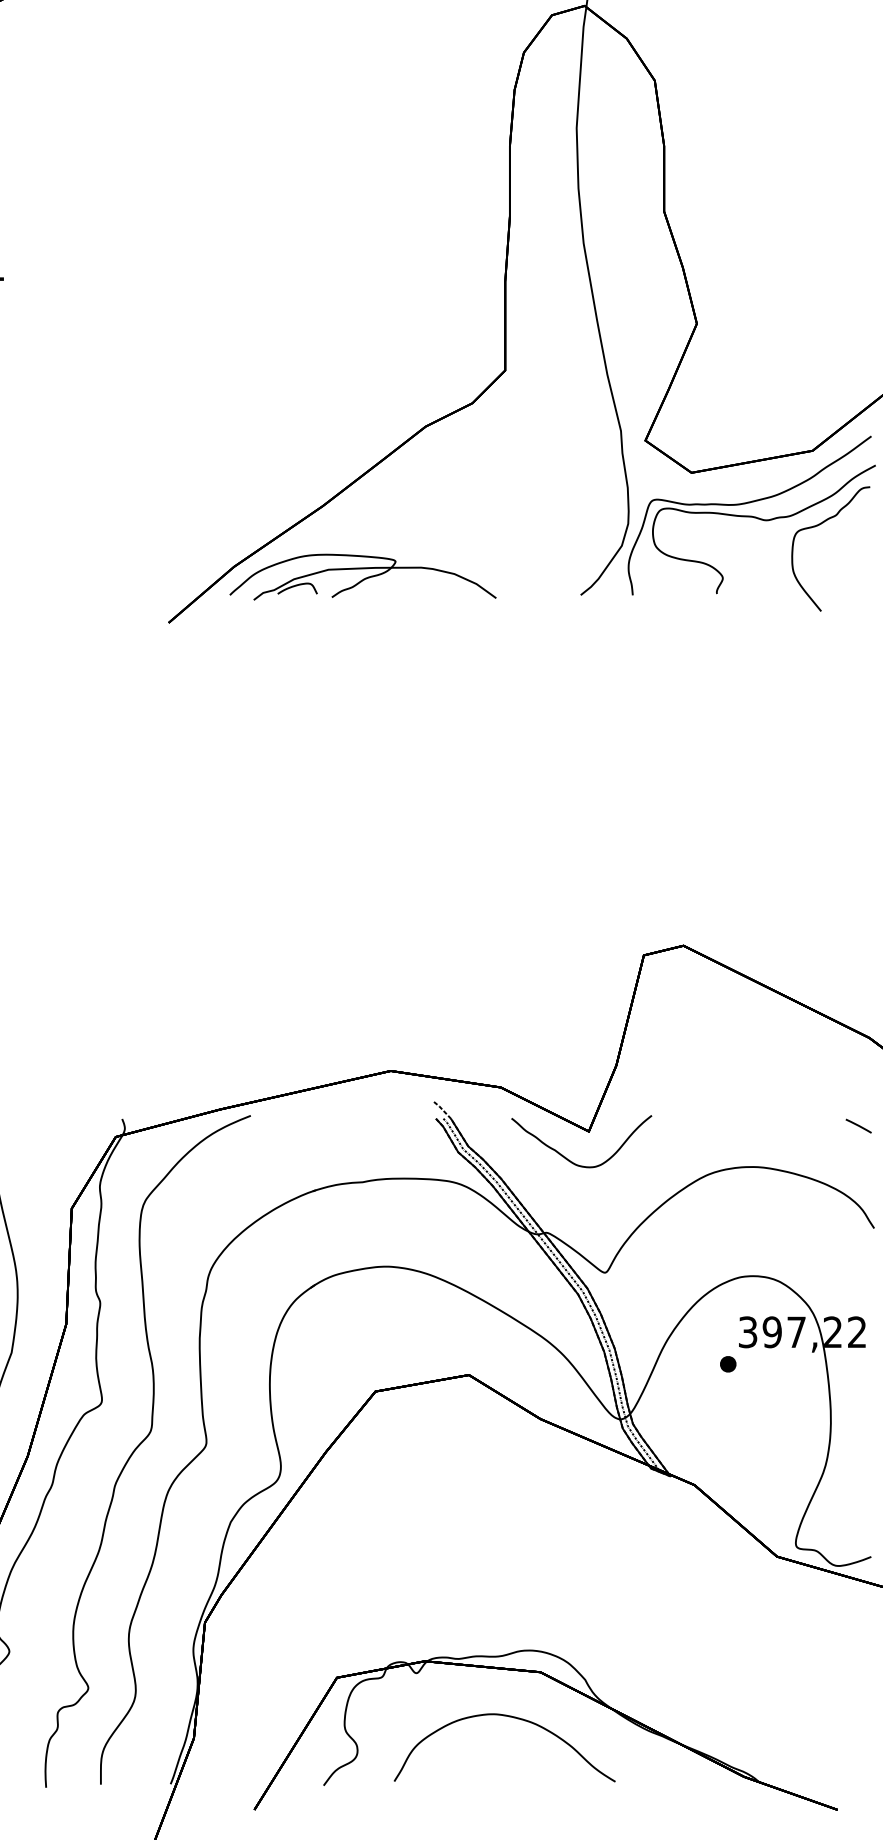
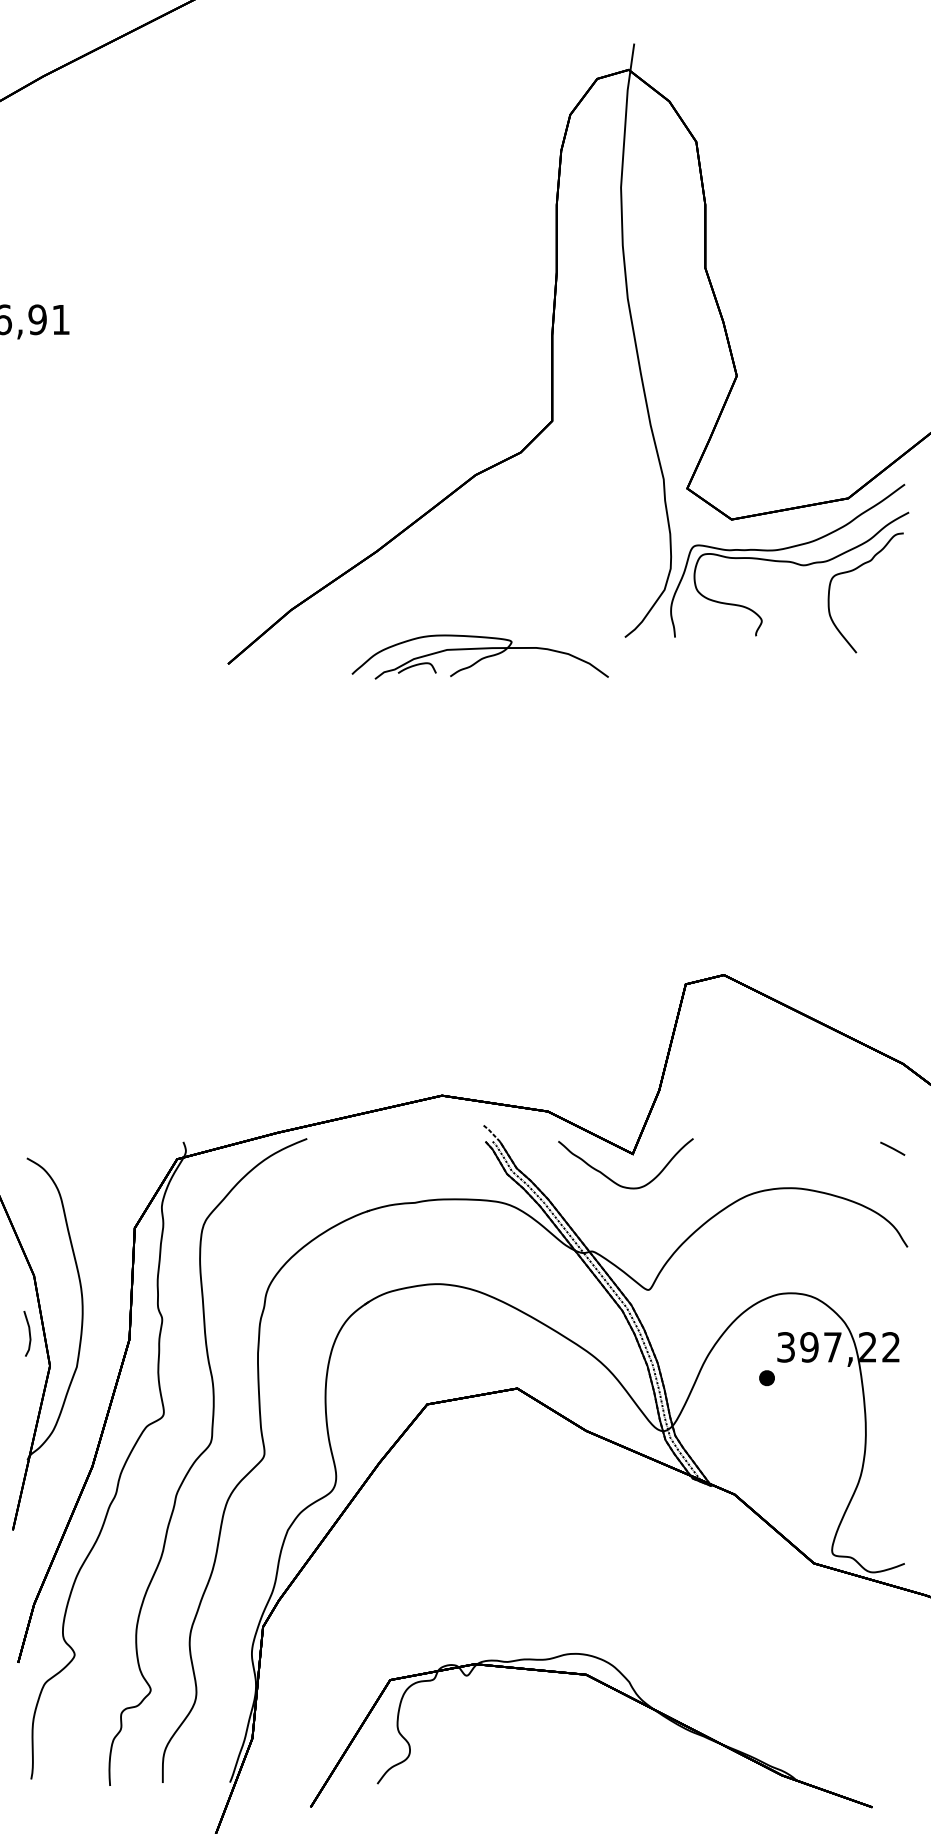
part: (362, 576) -> (479, 656), moved
part: (509, 1717) -> (556, 1718), removed

